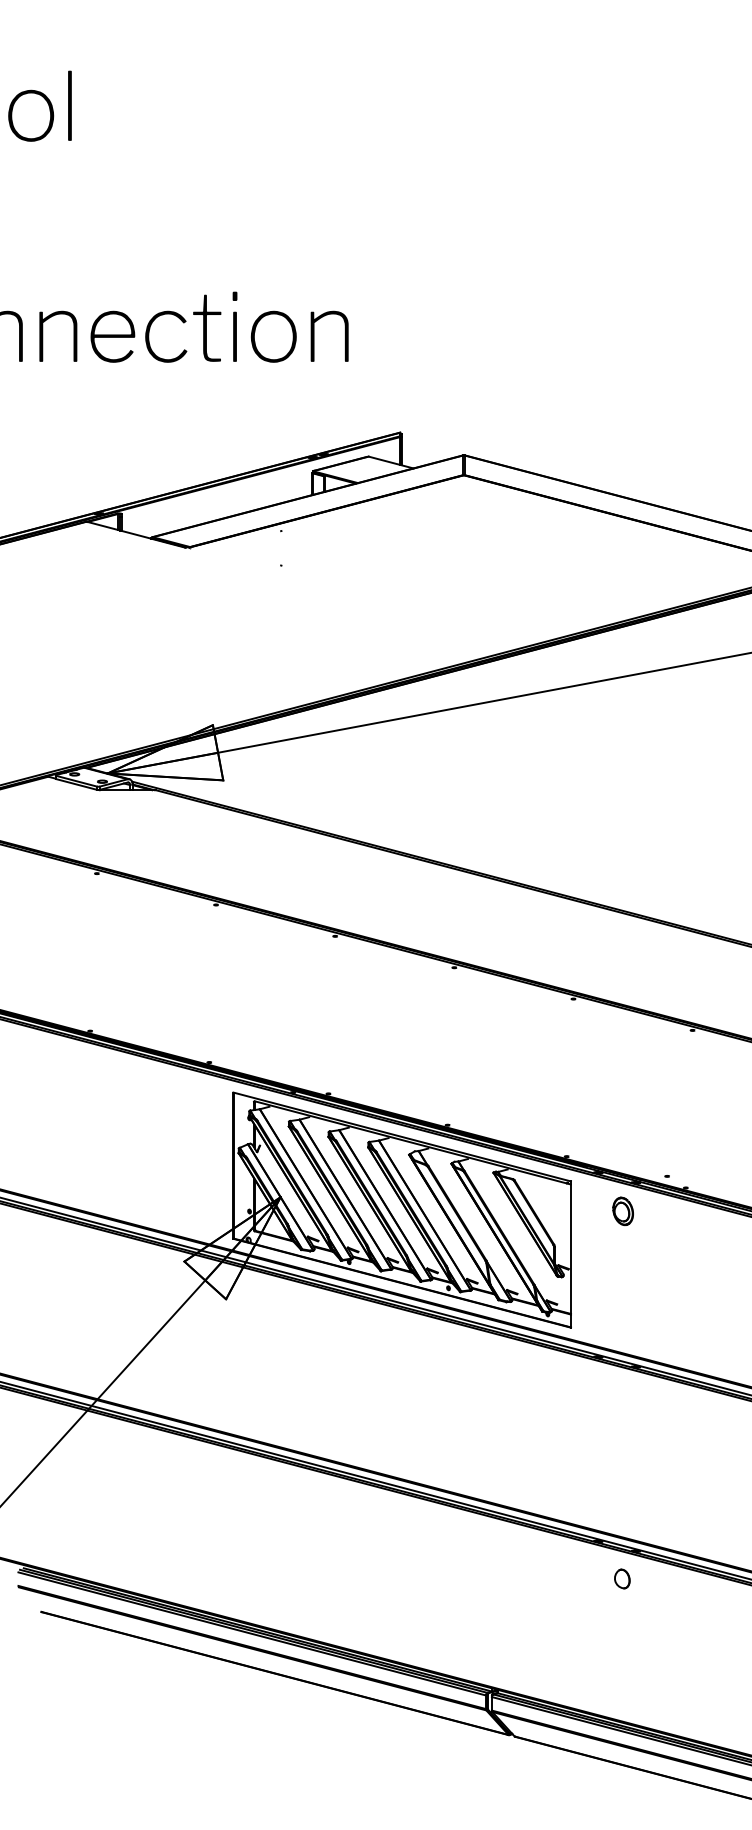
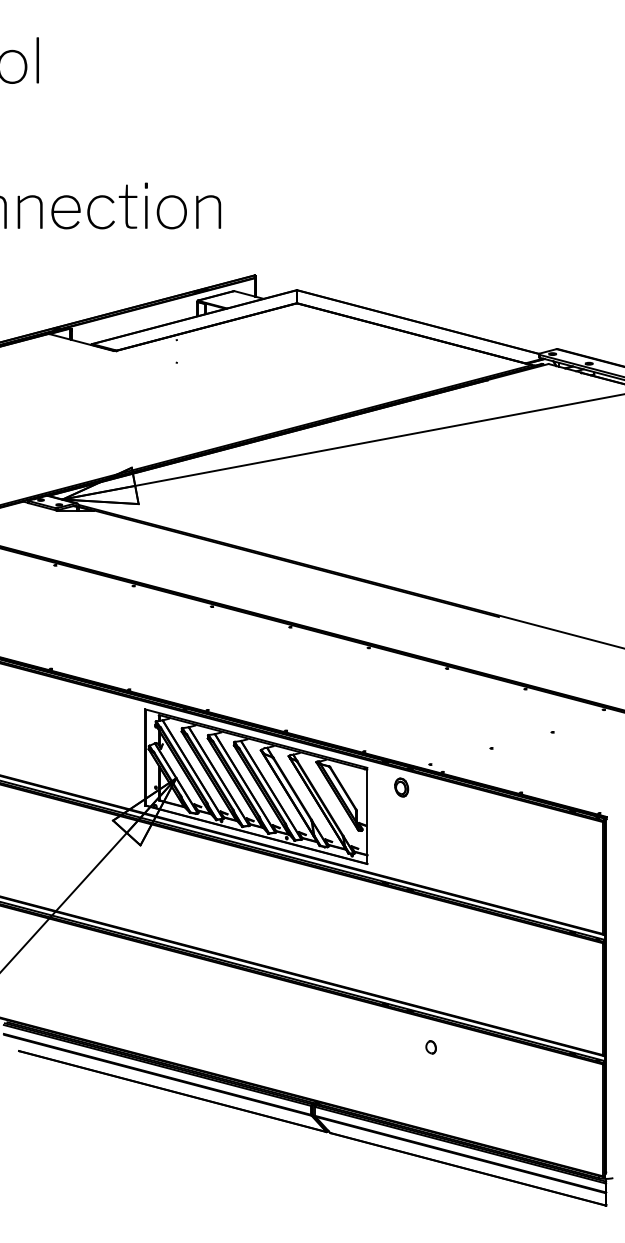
part: (621, 1579) -> (430, 1047), moved

